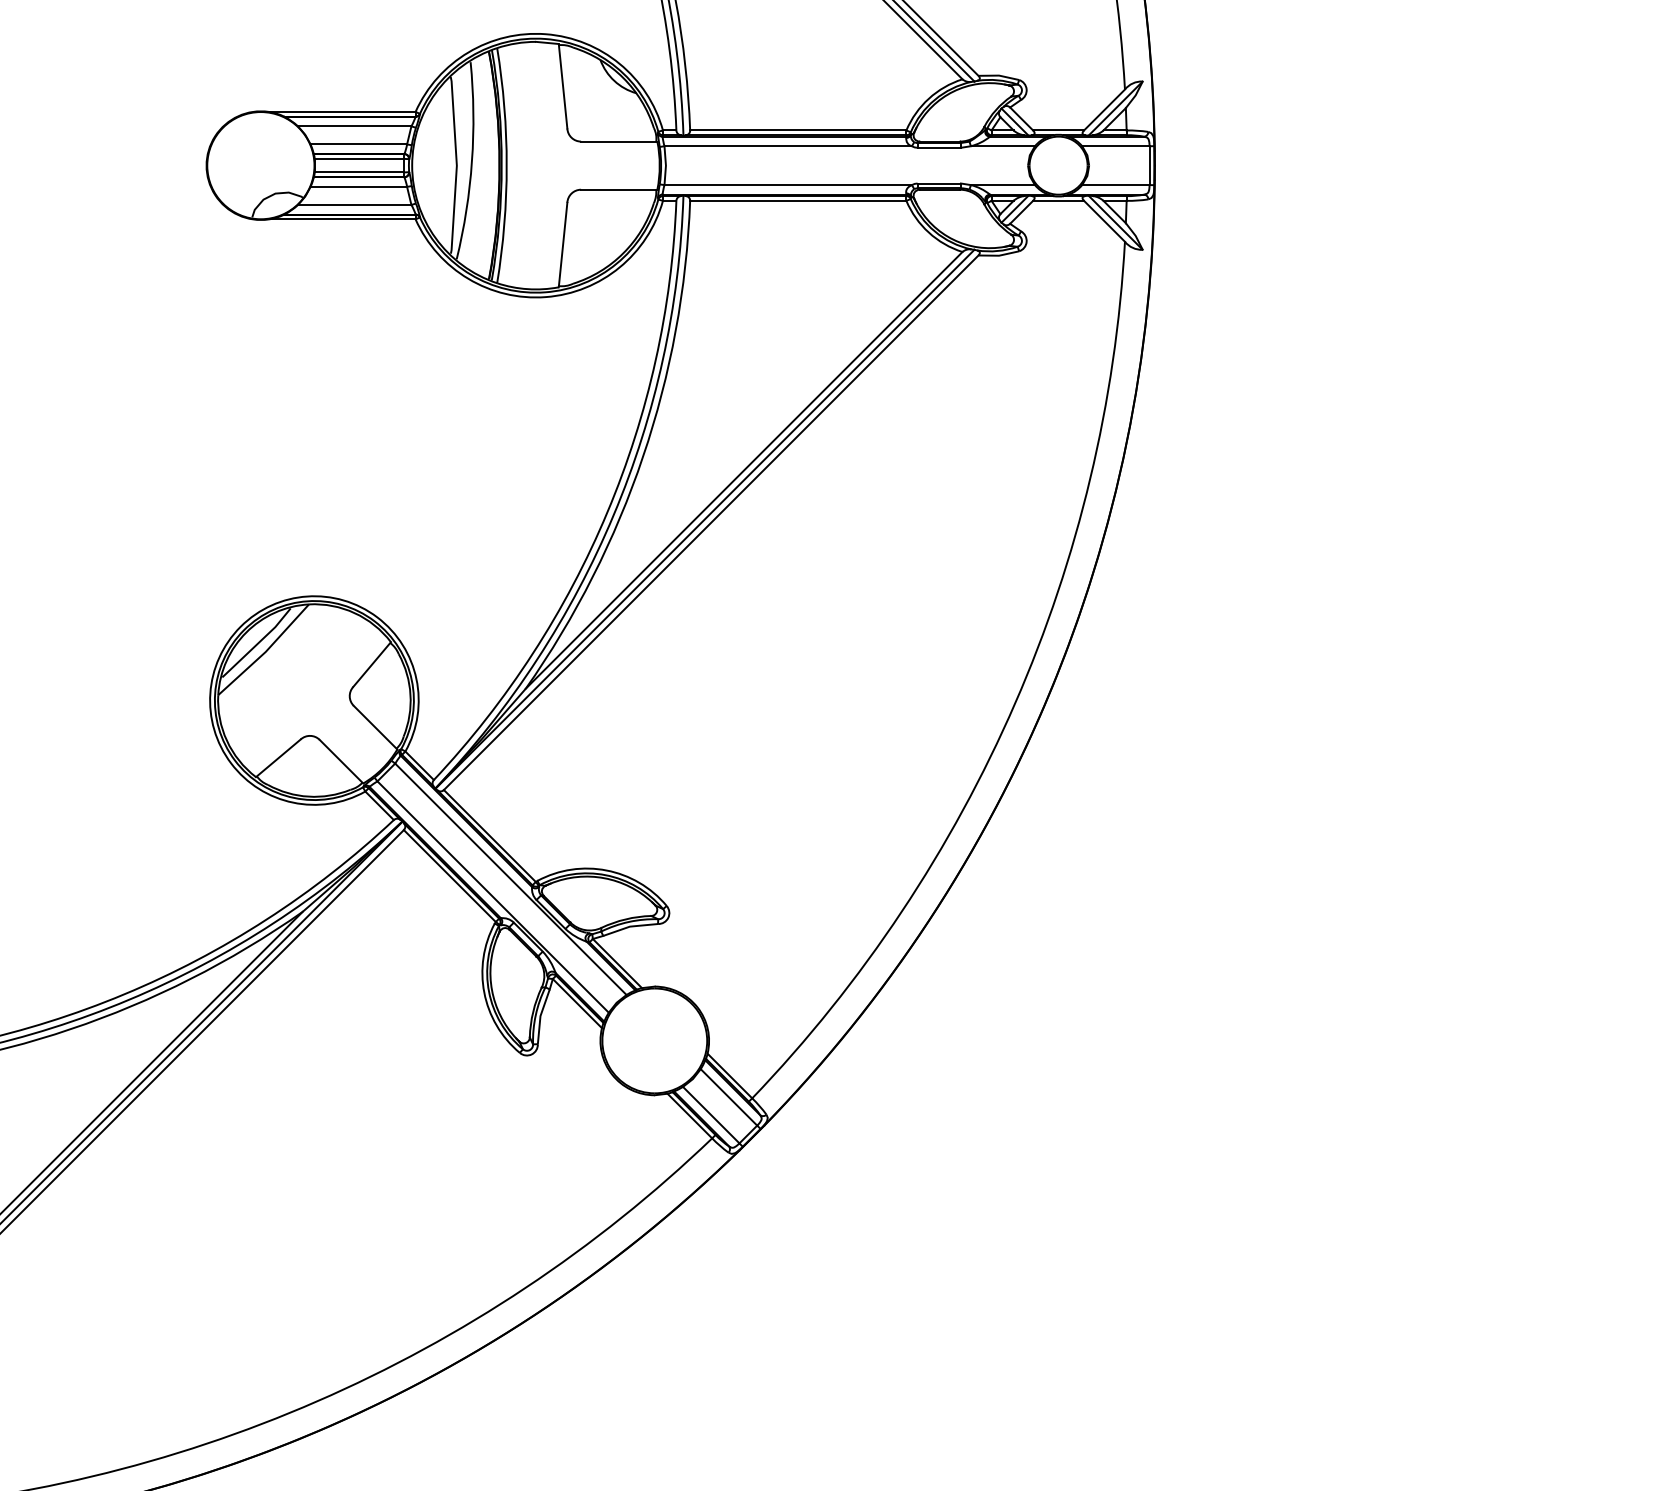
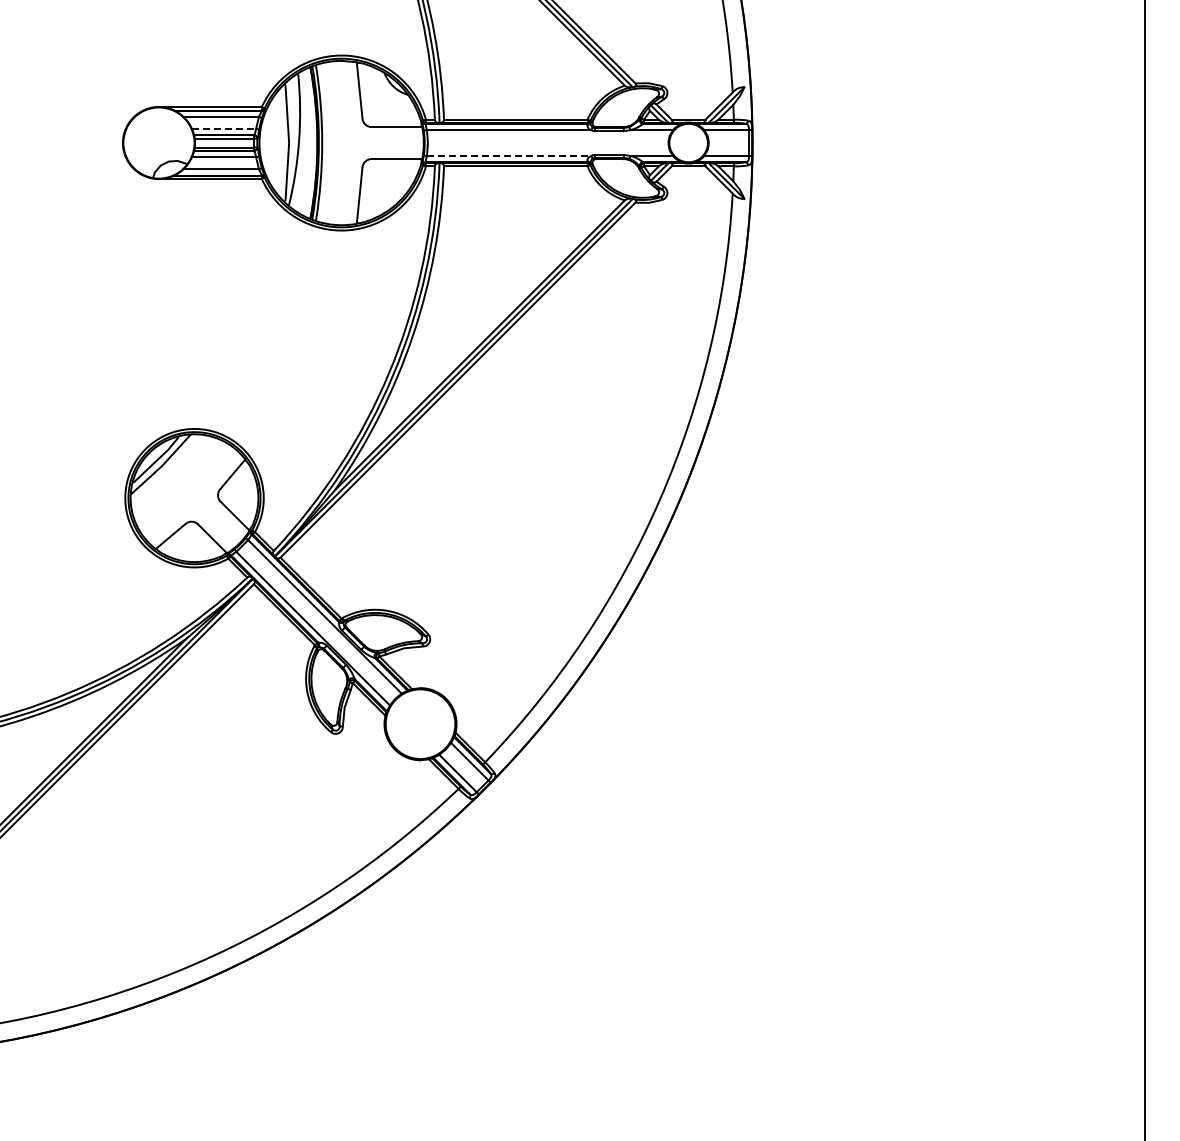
line: (359, 143) -> (224, 128), solid -> dashed
line: (788, 184) -> (509, 155), solid -> dashed

